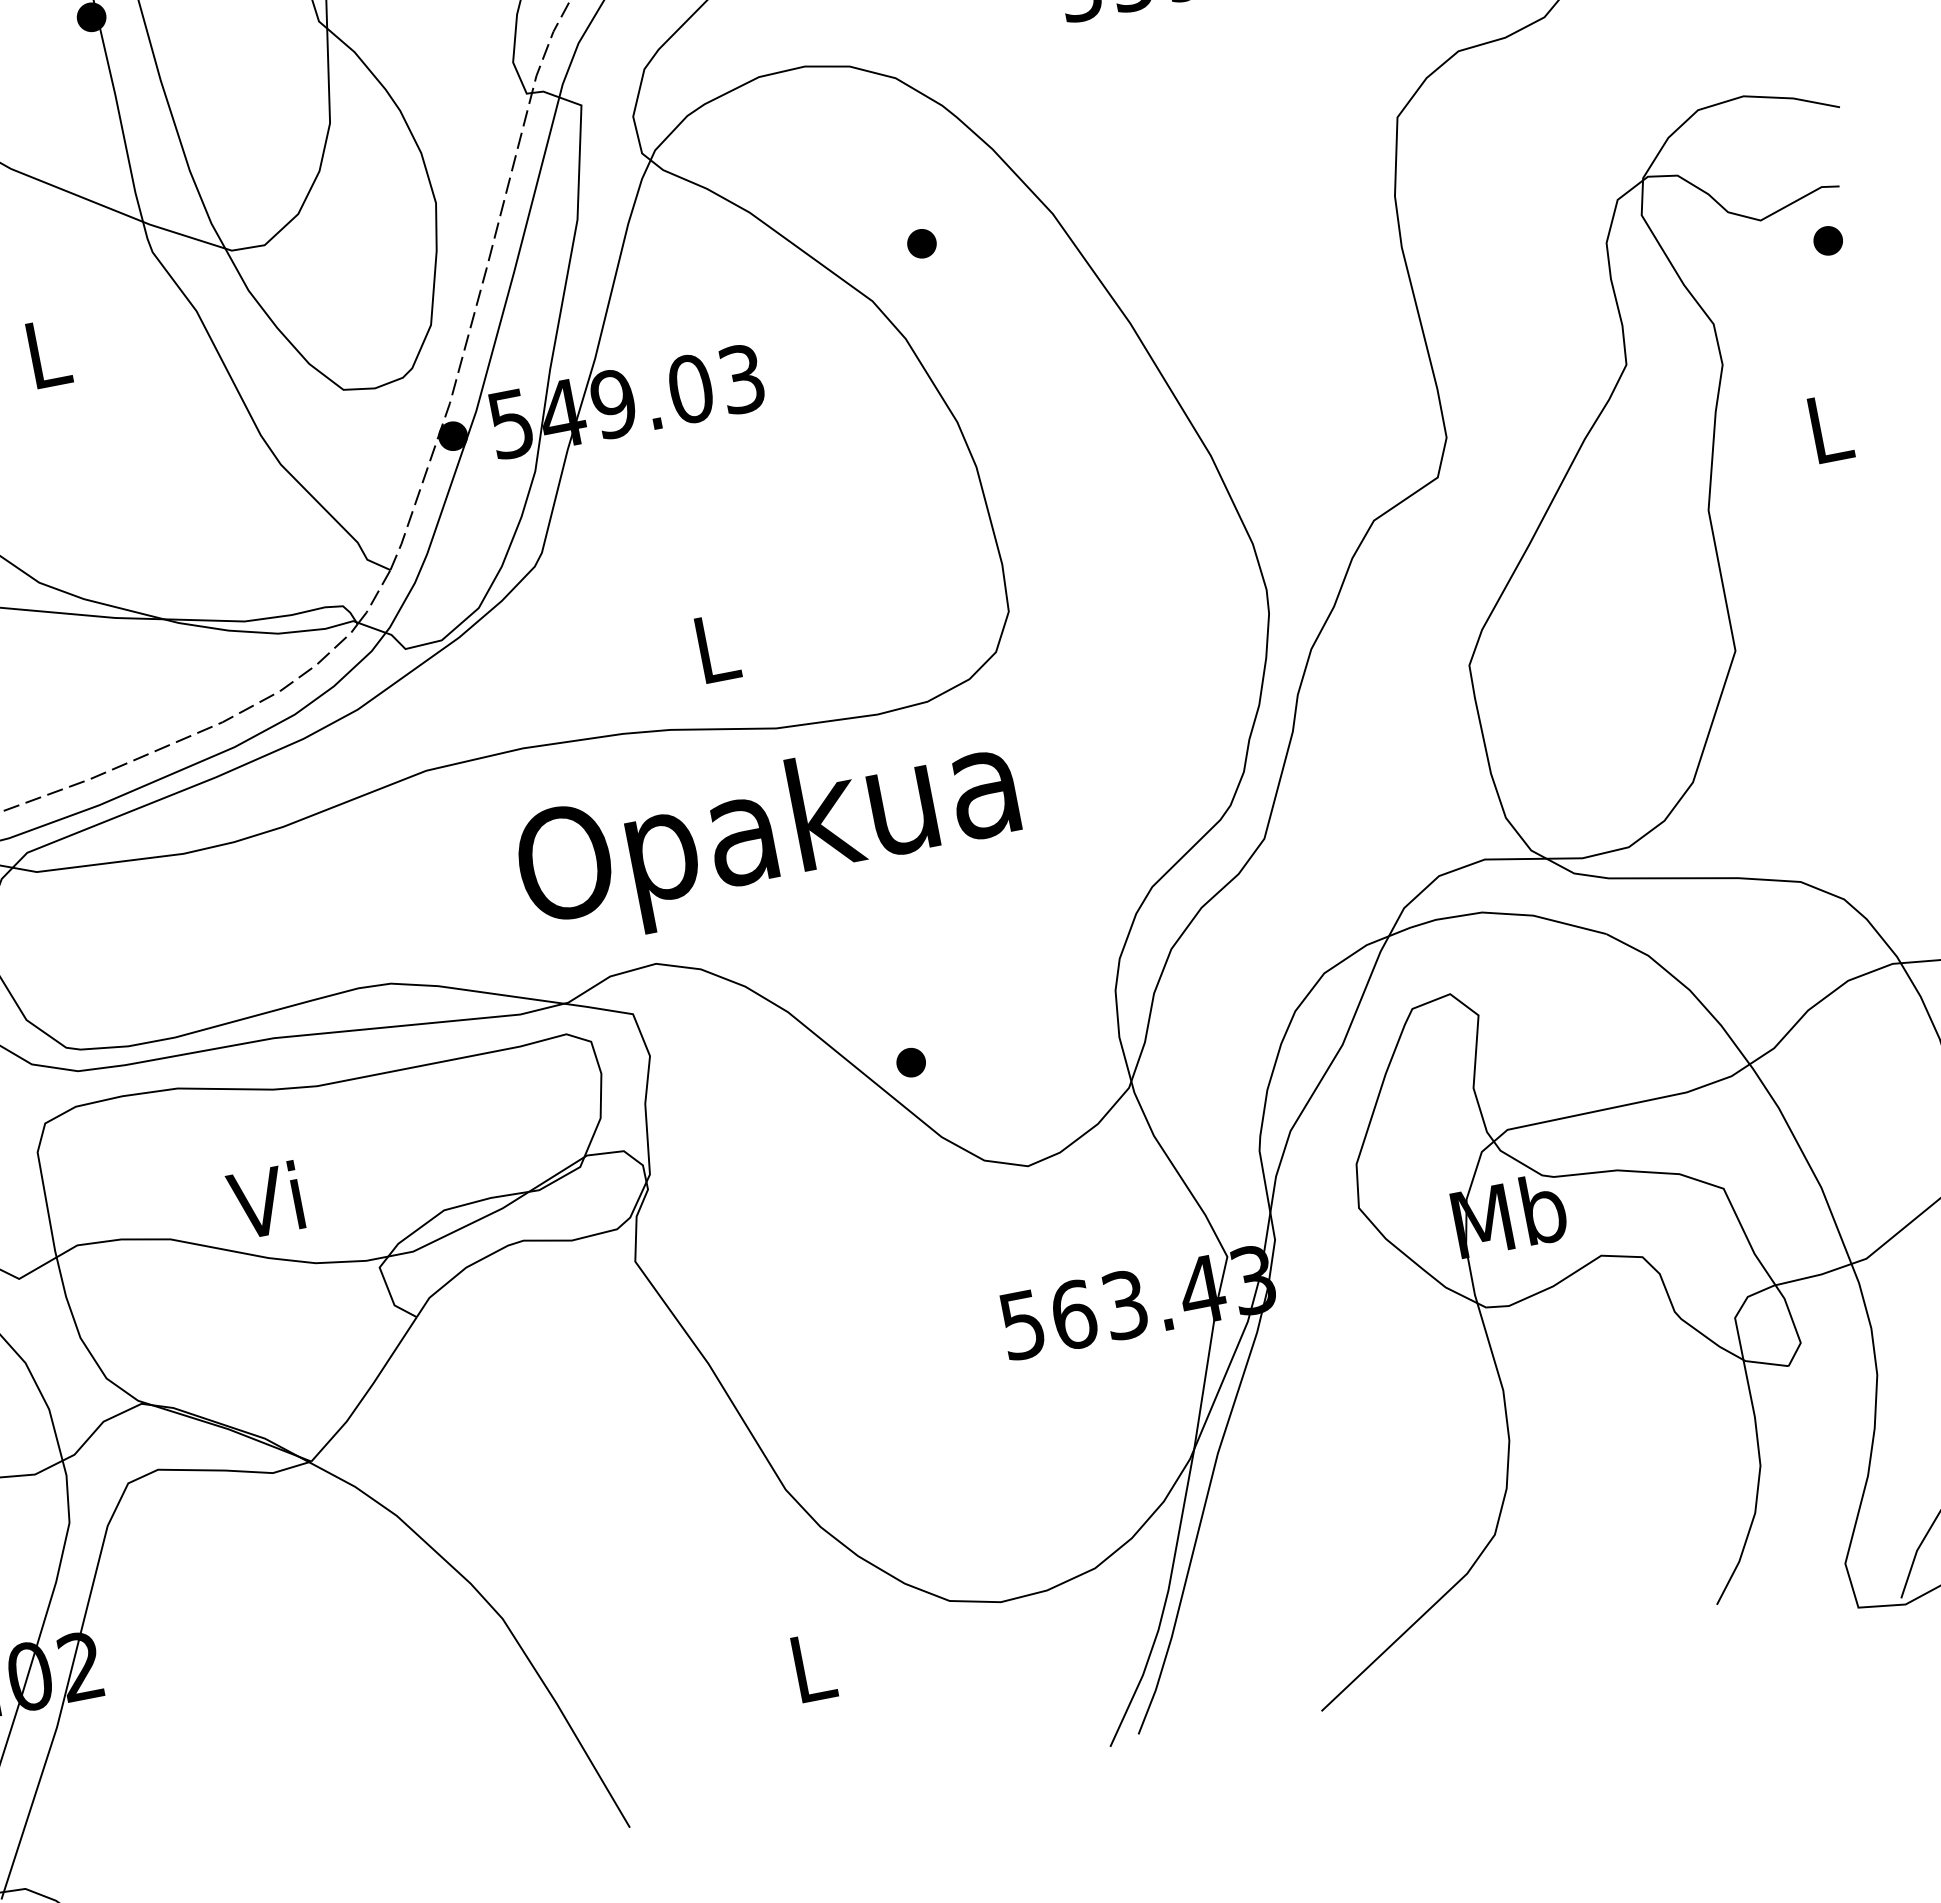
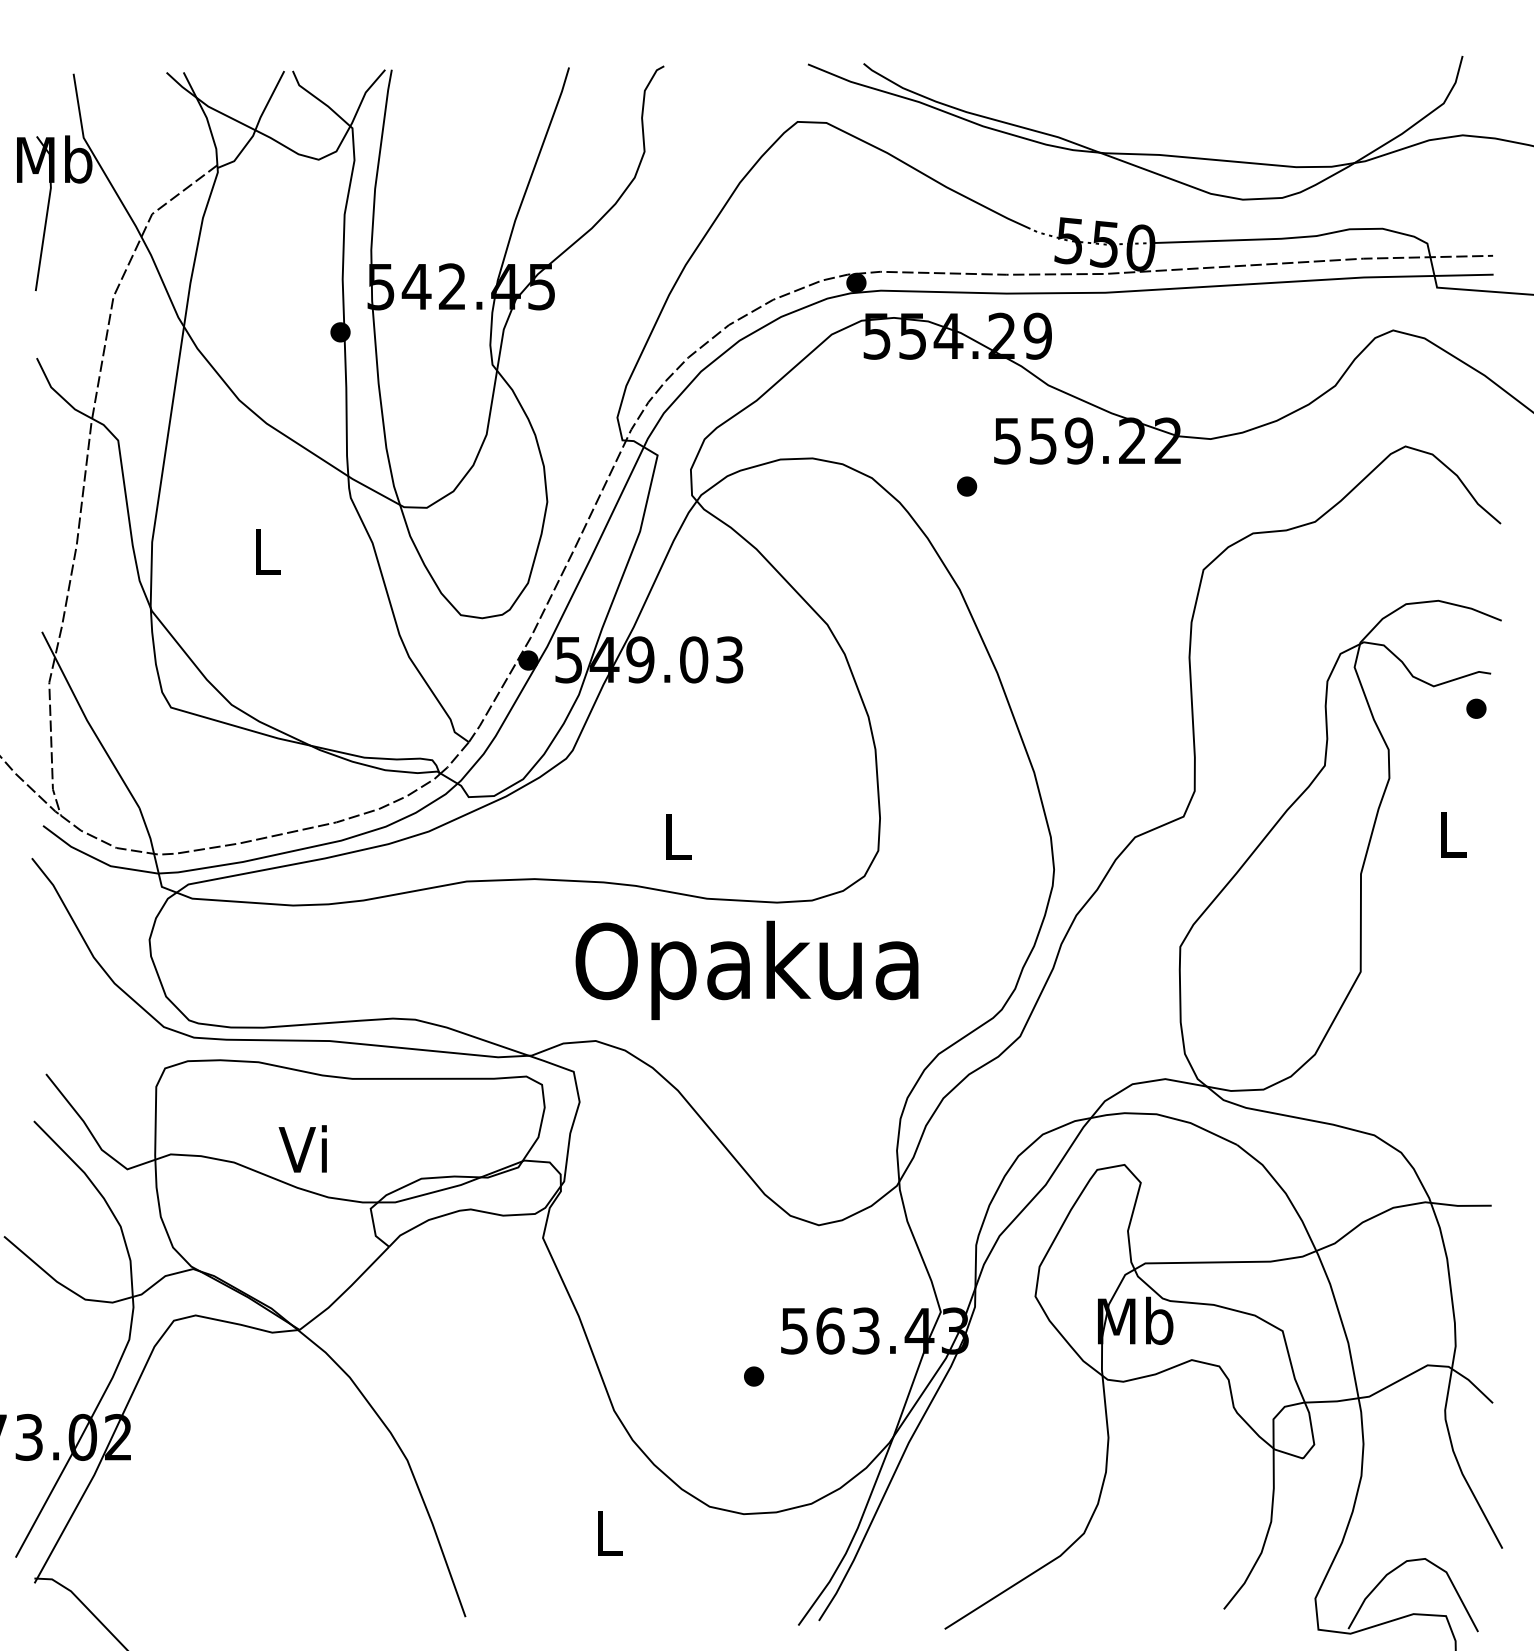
part: (922, 243) -> (967, 486), moved
text: (767, 835) -> (746, 969), moved
part: (911, 1062) -> (754, 1376), moved

